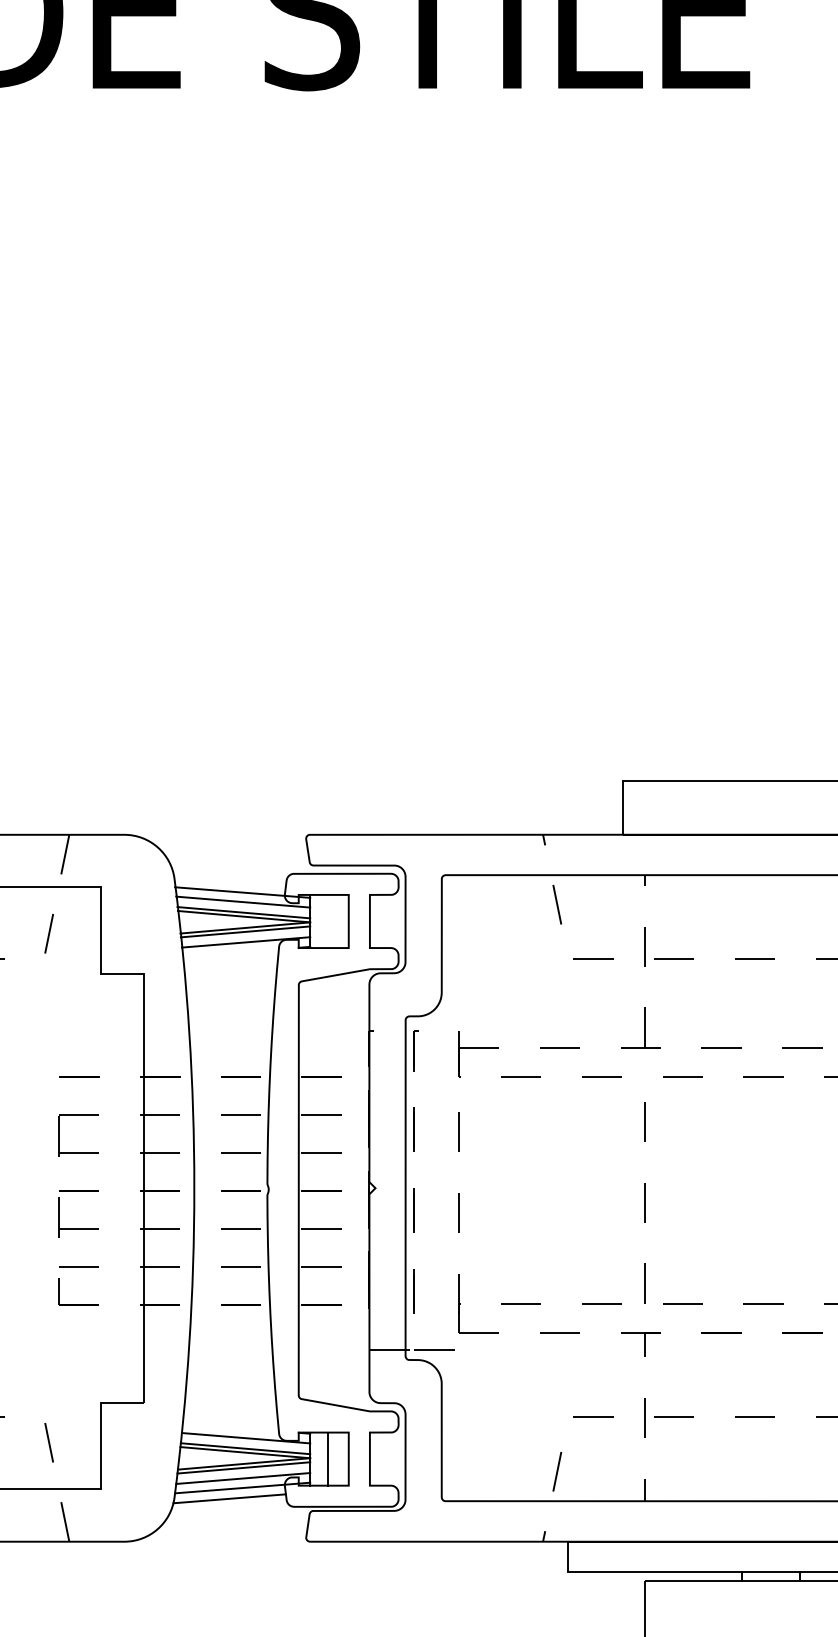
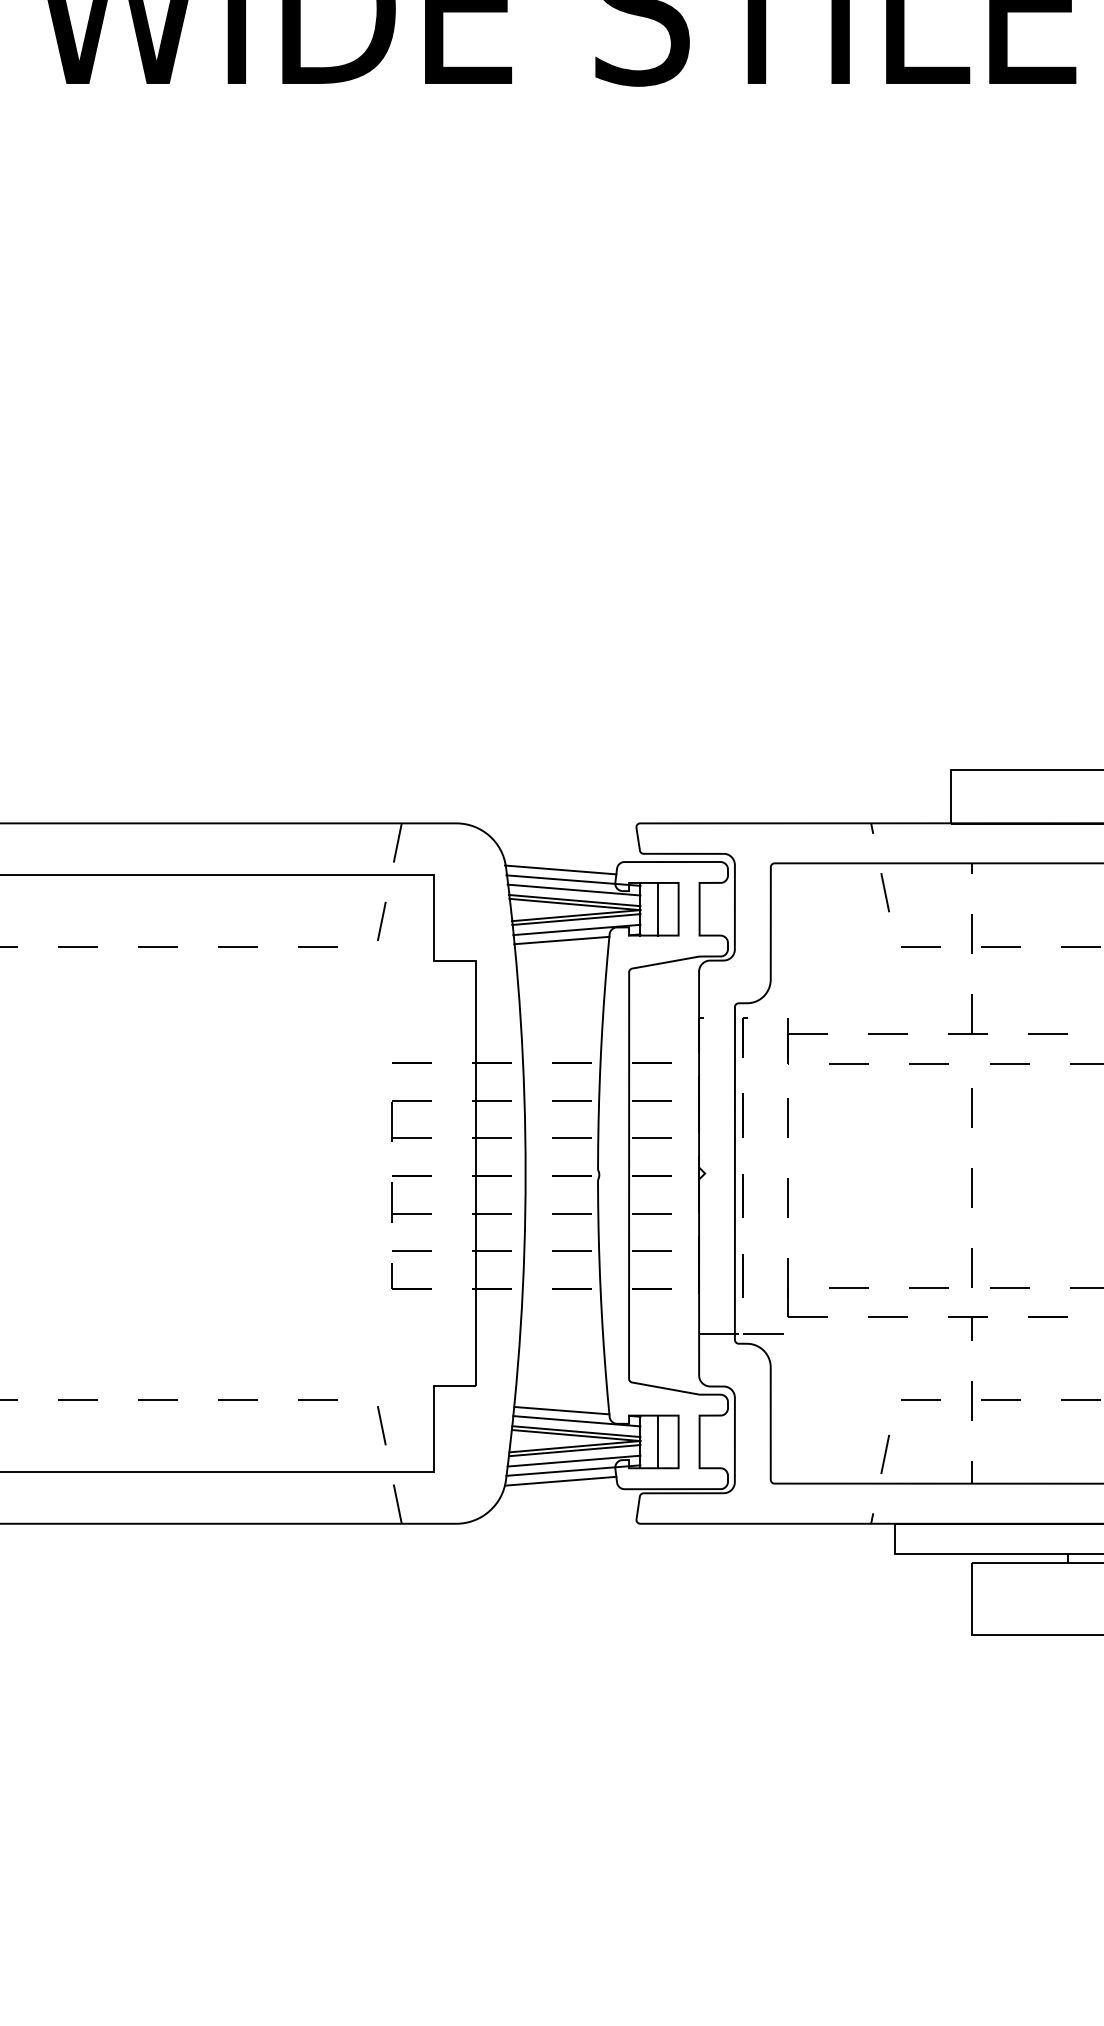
line: (229, 881) -> (560, 869), added
line: (328, 920) -> (658, 908), added
line: (230, 953) -> (561, 940), added
line: (230, 1427) -> (561, 1410), added

